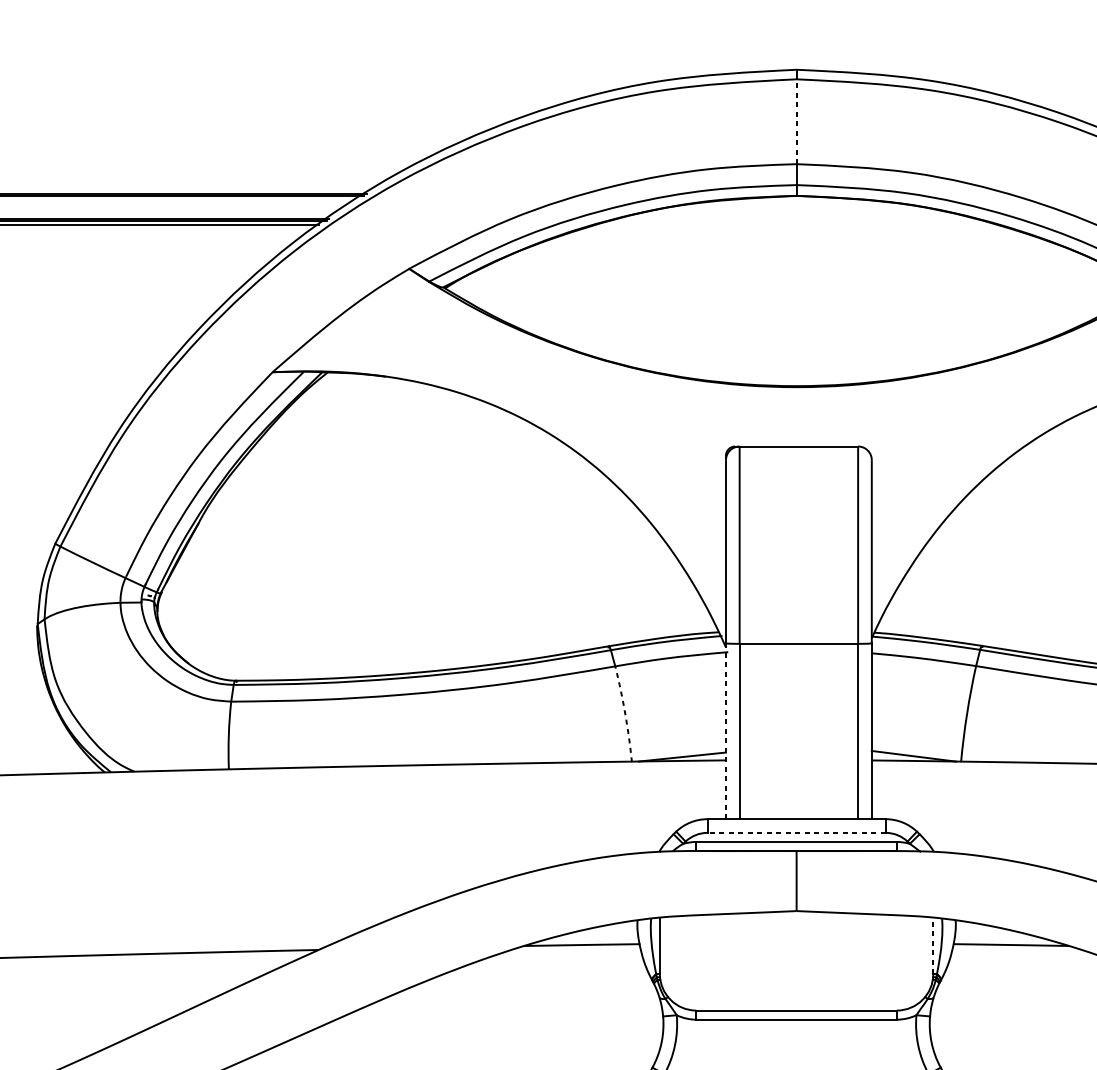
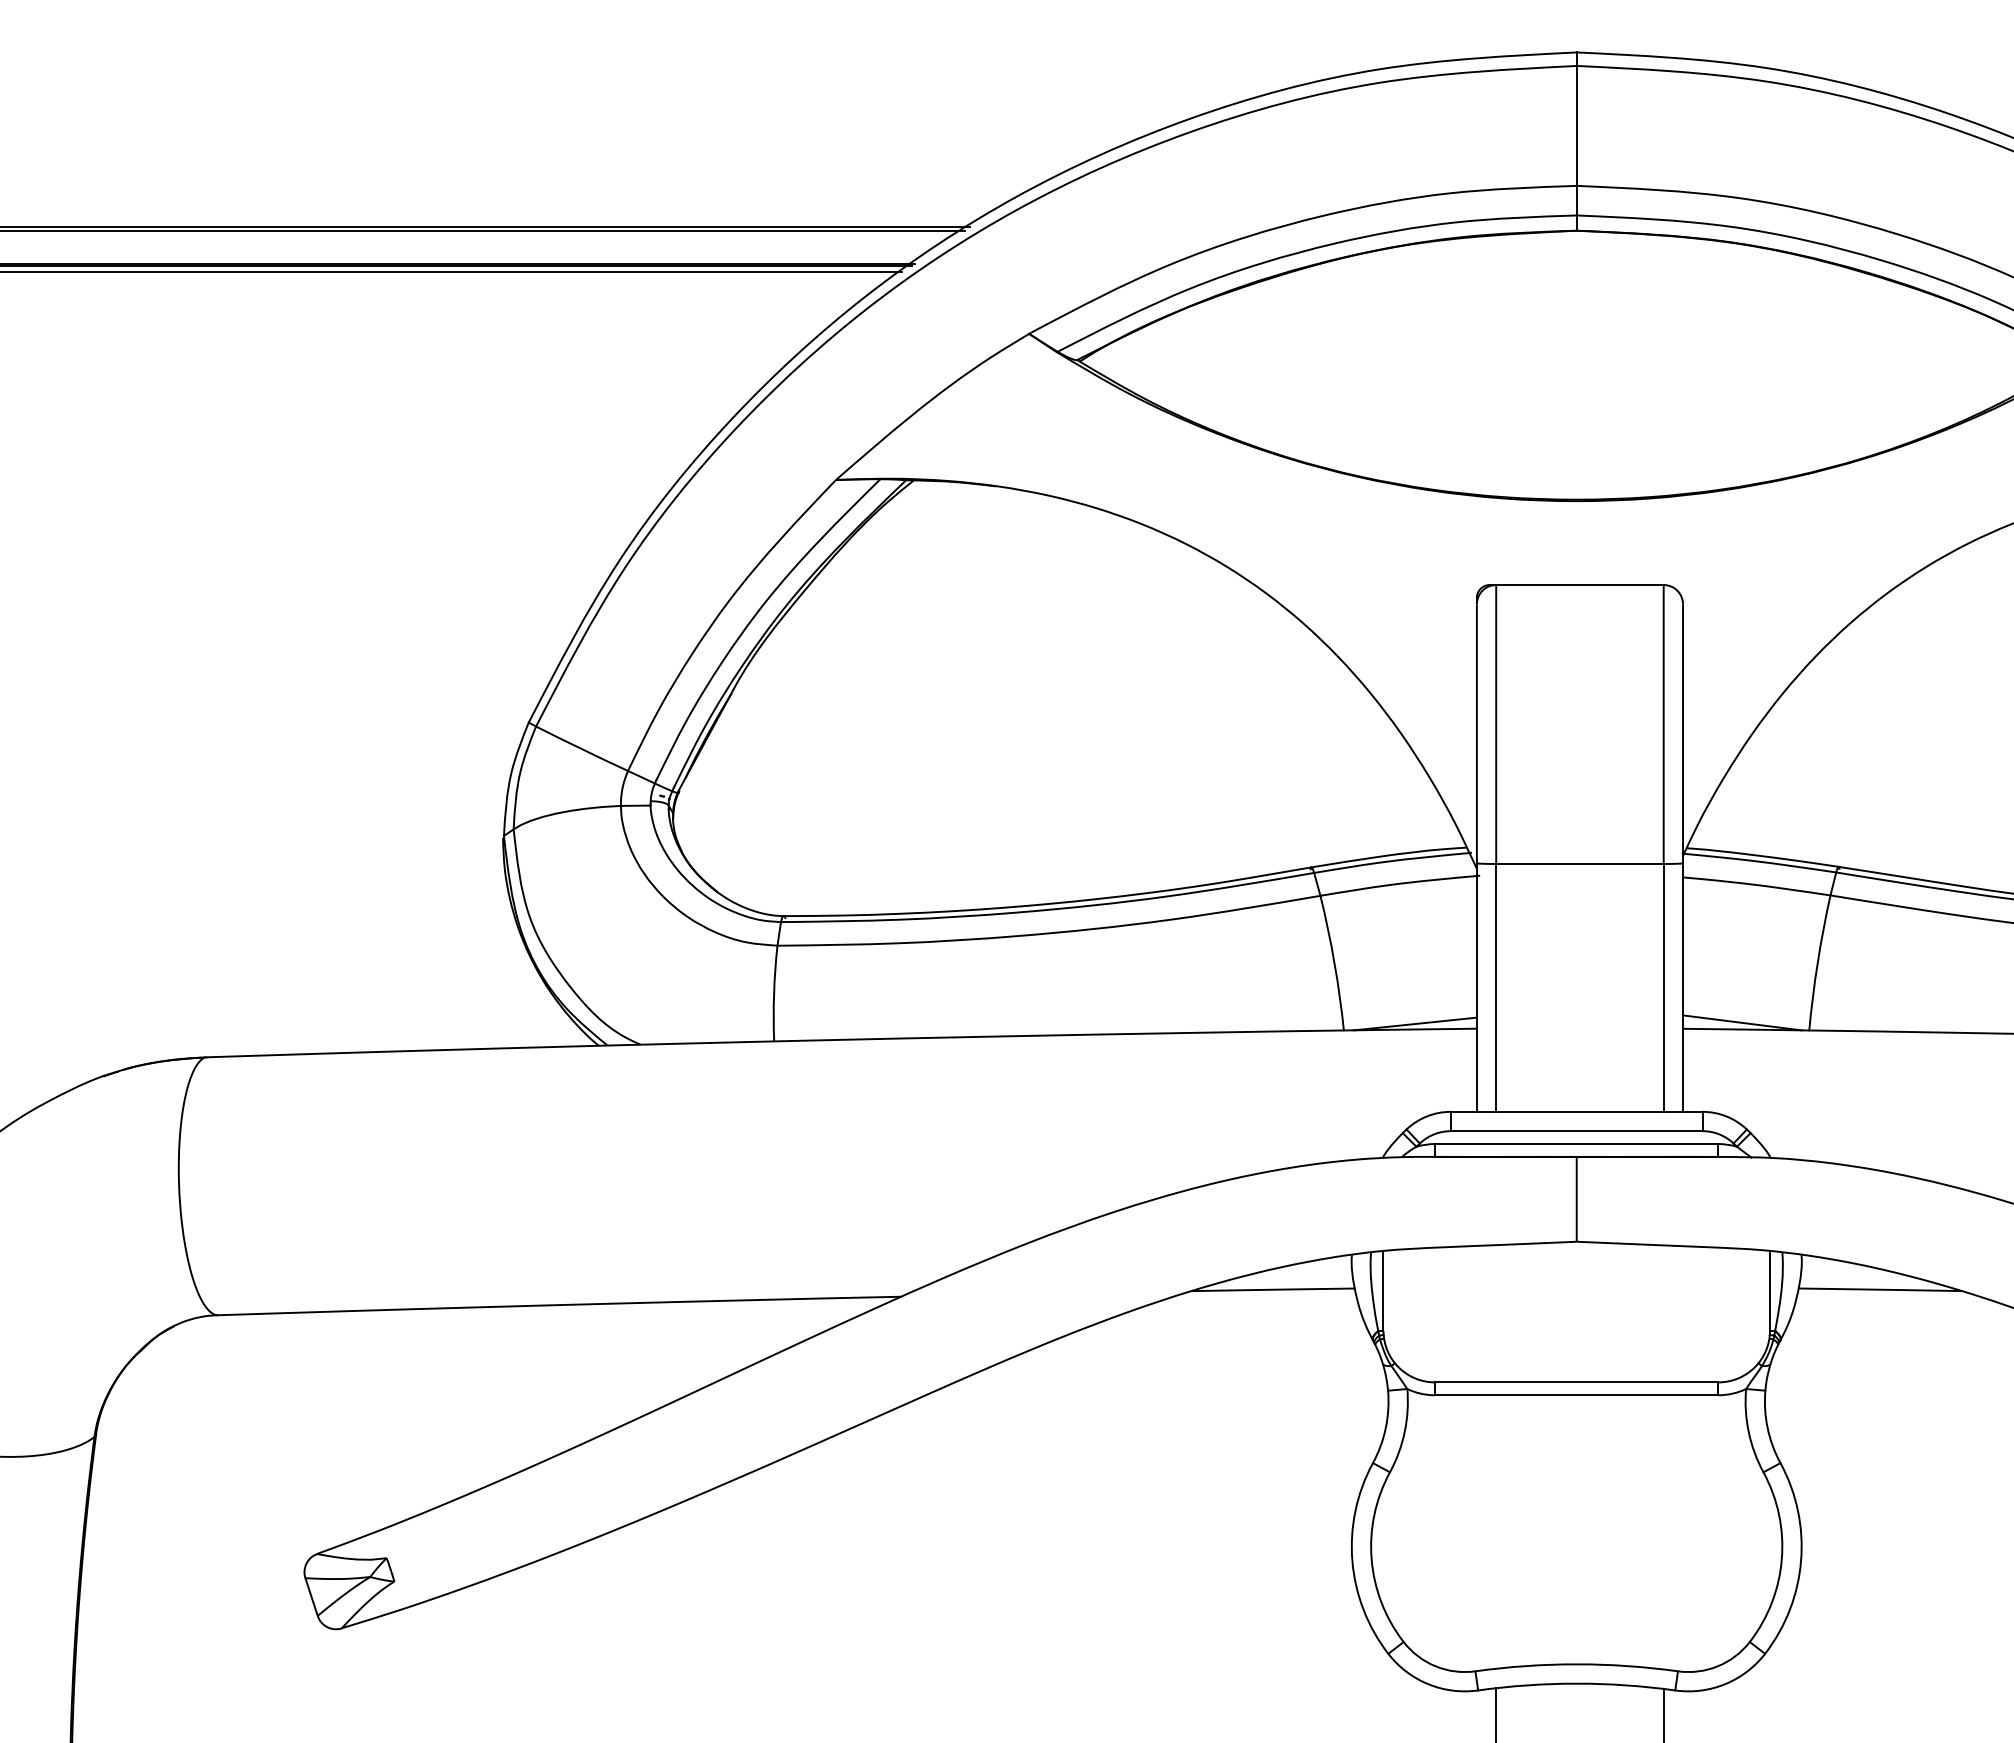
line: (796, 121) -> (1576, 125), dashed -> solid
arc: (625, 714) -> (1334, 963), dashed -> solid
line: (725, 731) -> (1476, 987), dashed -> solid
line: (796, 833) -> (1576, 1131), dashed -> solid
line: (932, 945) -> (1769, 1290), dashed -> solid

